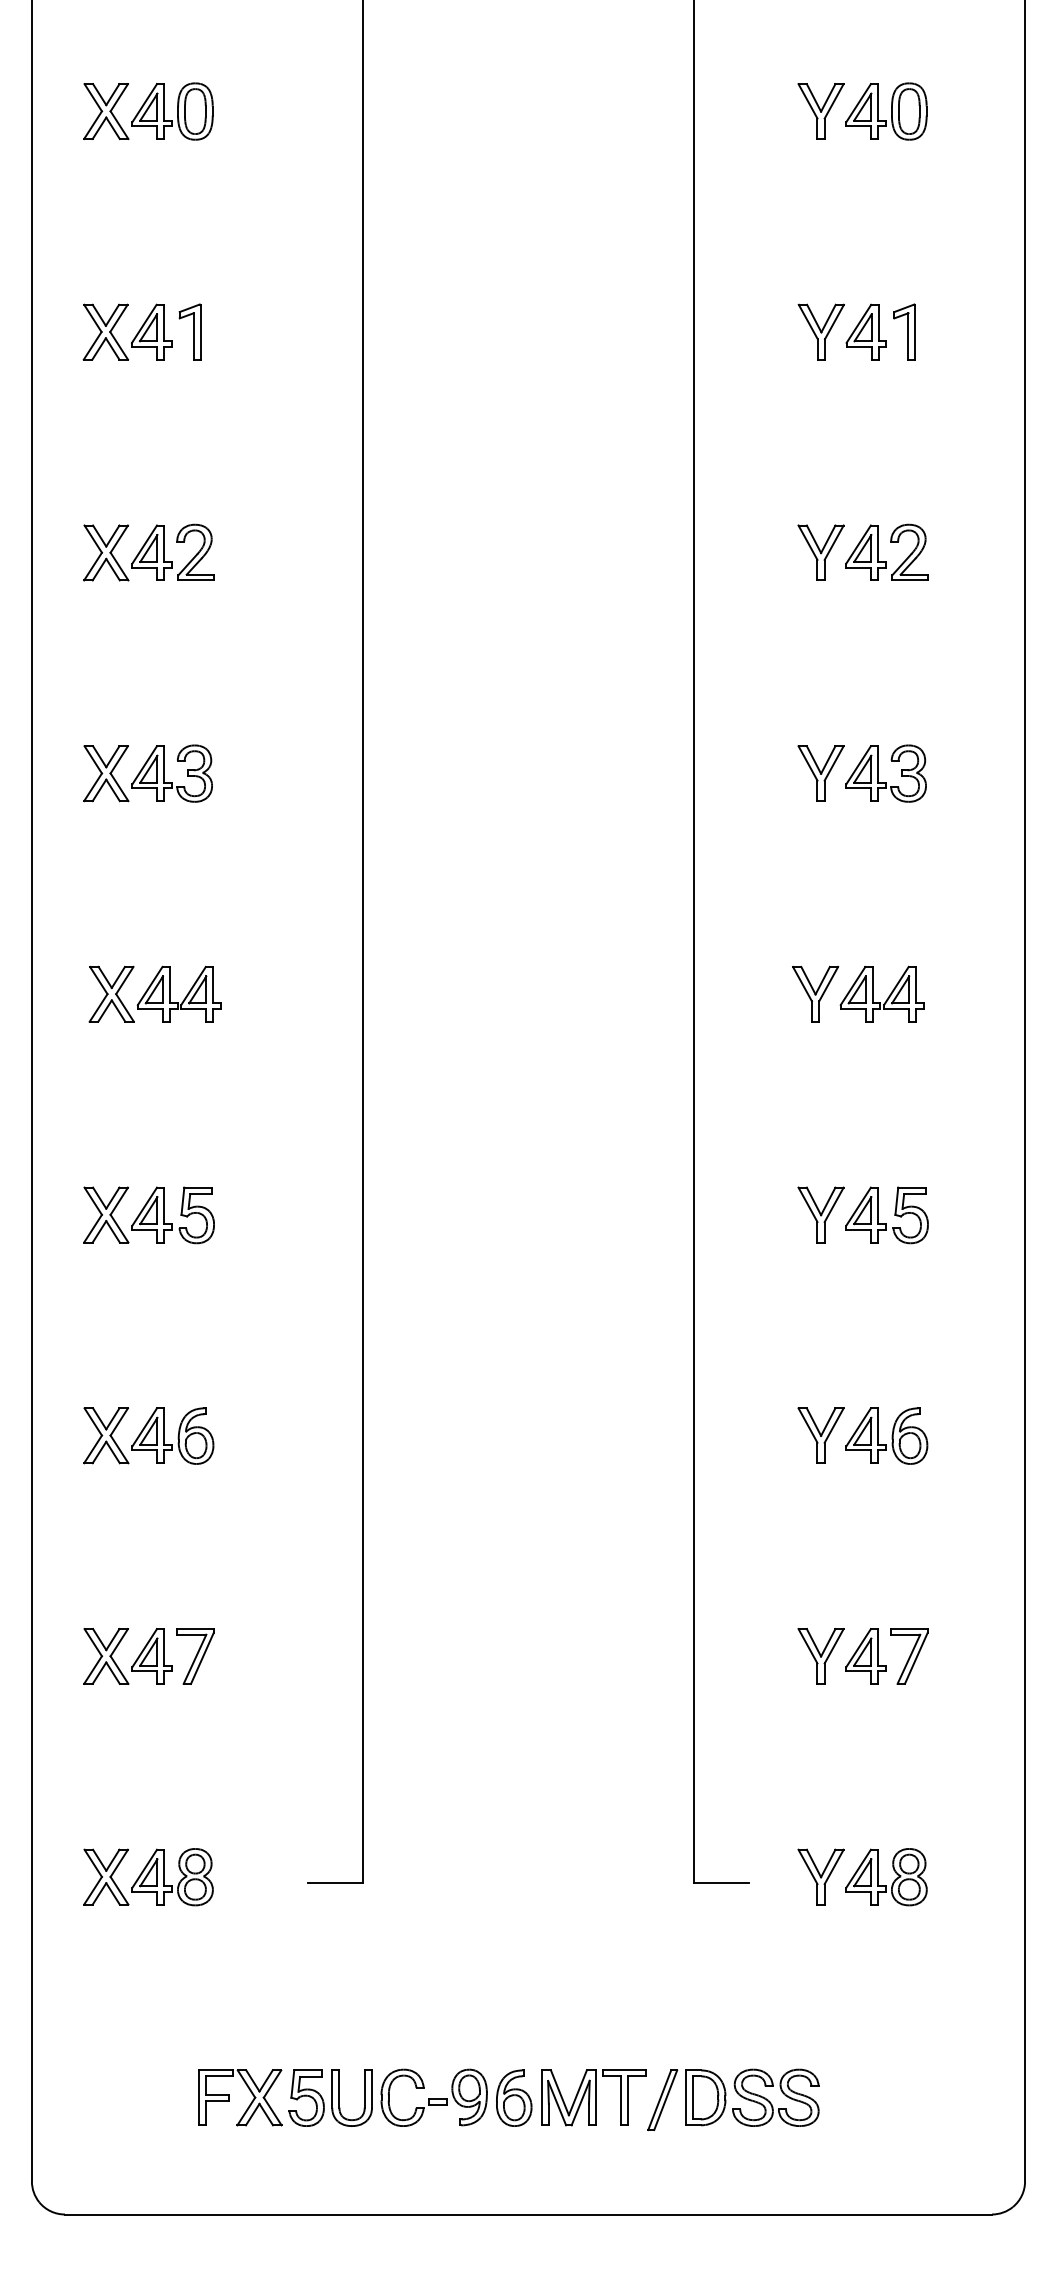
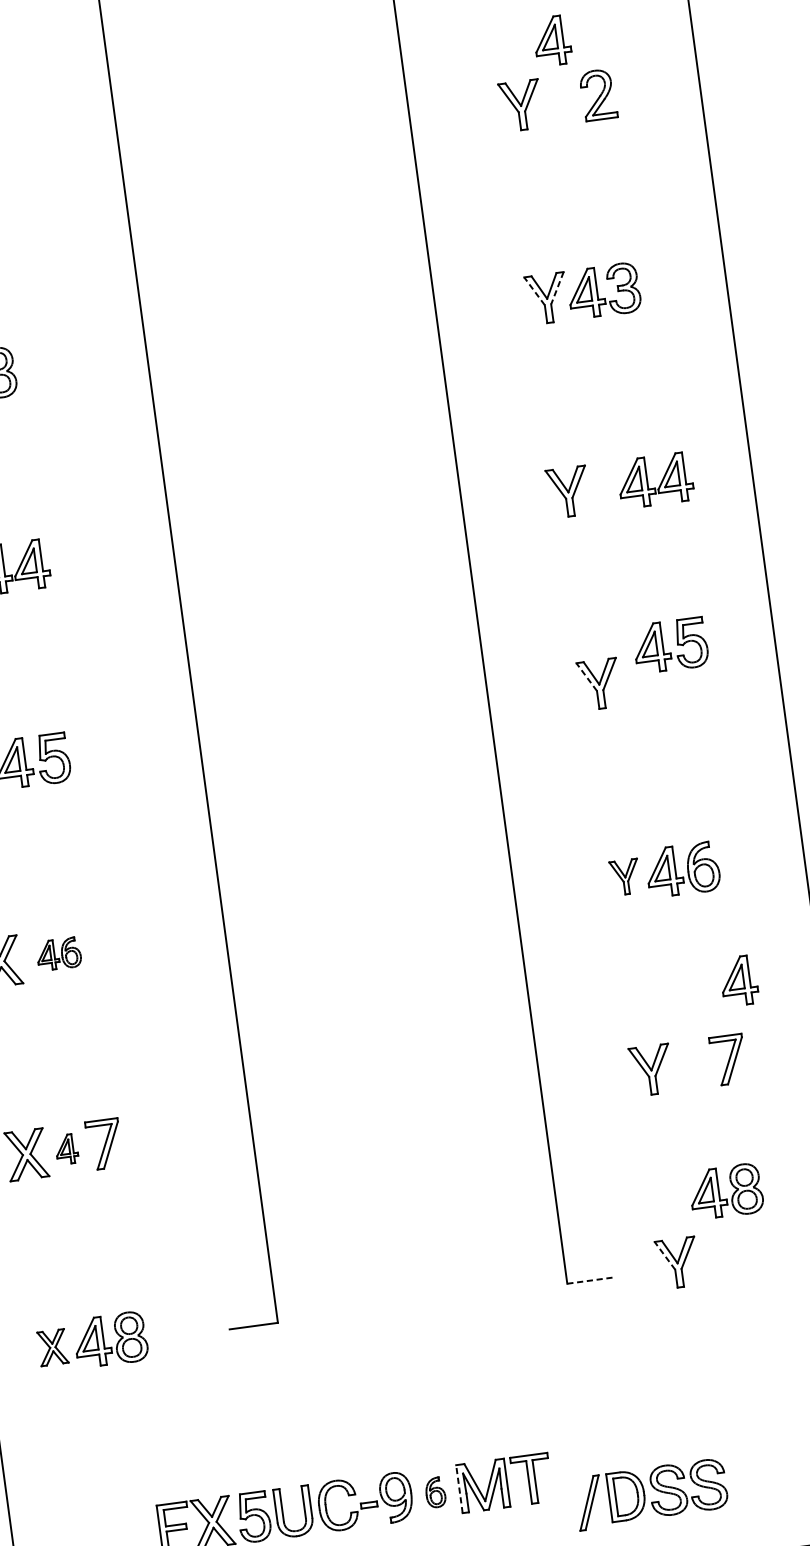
part: (865, 552) -> (551, 40), moved
line: (808, 763) -> (534, 291), solid -> dashed
line: (834, 763) -> (557, 288), solid -> dashed
part: (887, 997) -> (660, 482), moved
line: (808, 1204) -> (587, 676), solid -> dashed
part: (878, 1215) -> (663, 646), moved
part: (172, 1435) -> (58, 953), size x0.6
part: (820, 1435) -> (624, 877), size x0.7
part: (151, 1656) -> (66, 1149), size x0.6
part: (865, 1656) -> (738, 981), moved
line: (808, 1866) -> (665, 1255), solid -> dashed
part: (106, 1876) -> (52, 1347), size x0.7
part: (892, 1882) -> (732, 1195), moved
line: (721, 1883) -> (591, 1280), solid -> dashed
part: (737, 2094) -> (654, 1489), moved
part: (514, 2097) -> (435, 1492), size x0.6
line: (541, 2097) -> (459, 1488), solid -> dashed

